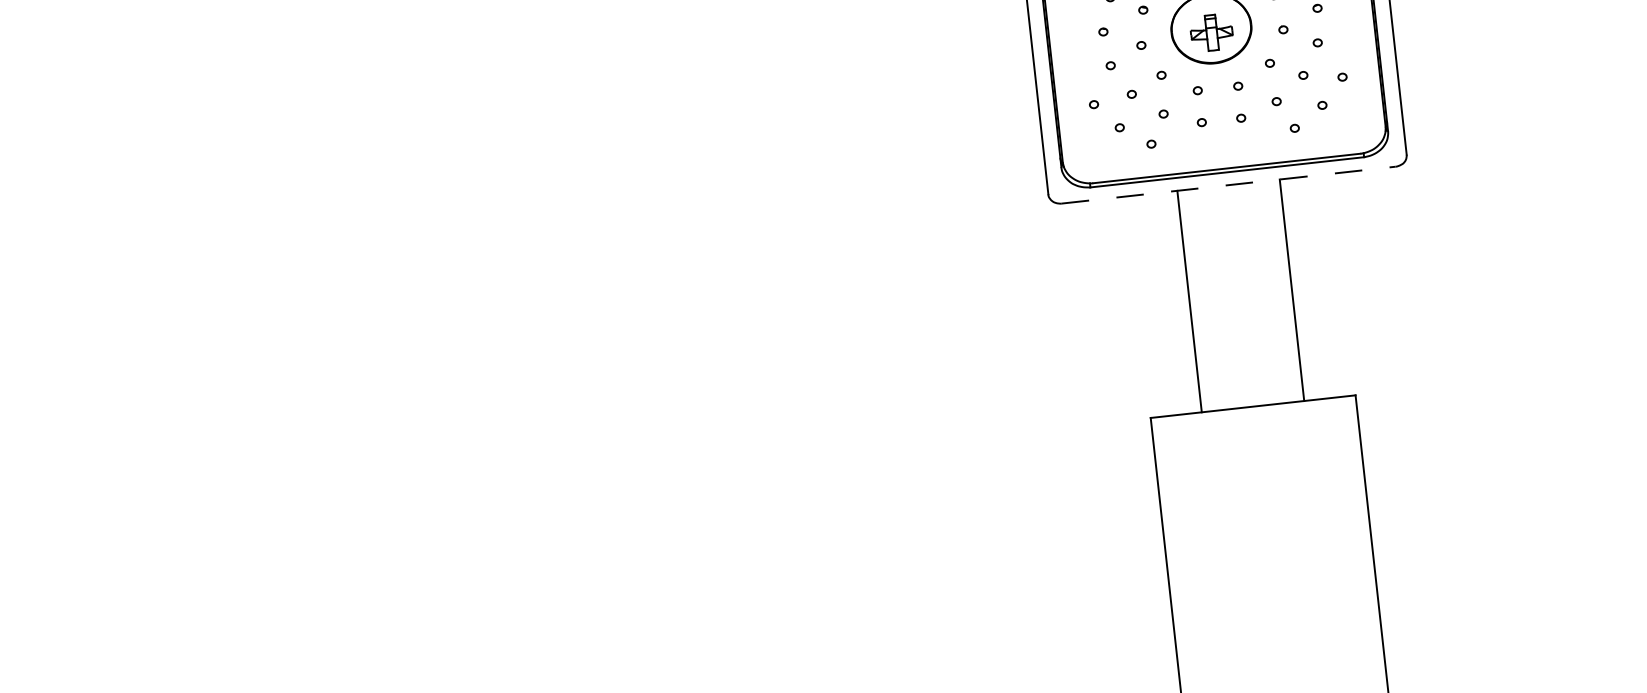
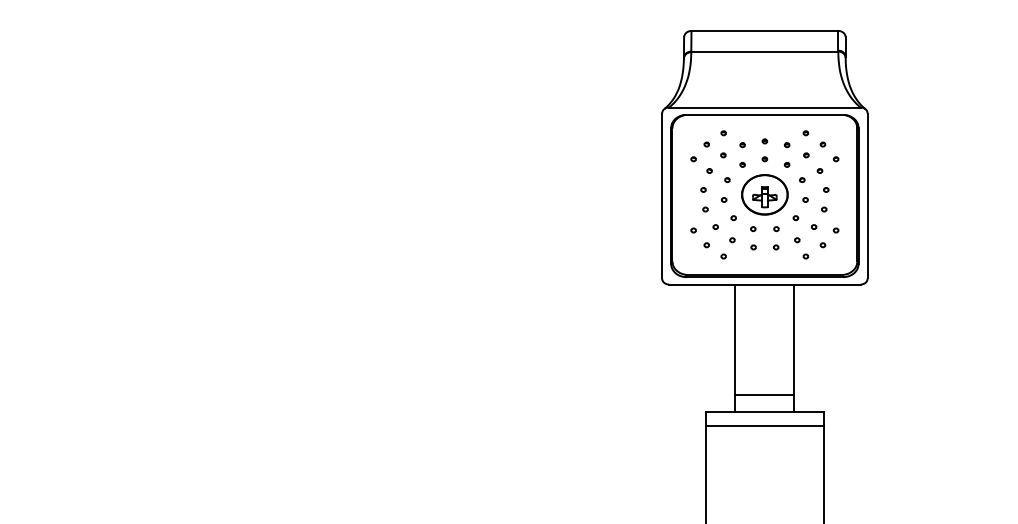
line: (1227, 185) -> (764, 284), dashed -> solid
line: (1249, 376) -> (764, 394), added
line: (1255, 432) -> (764, 426), added

